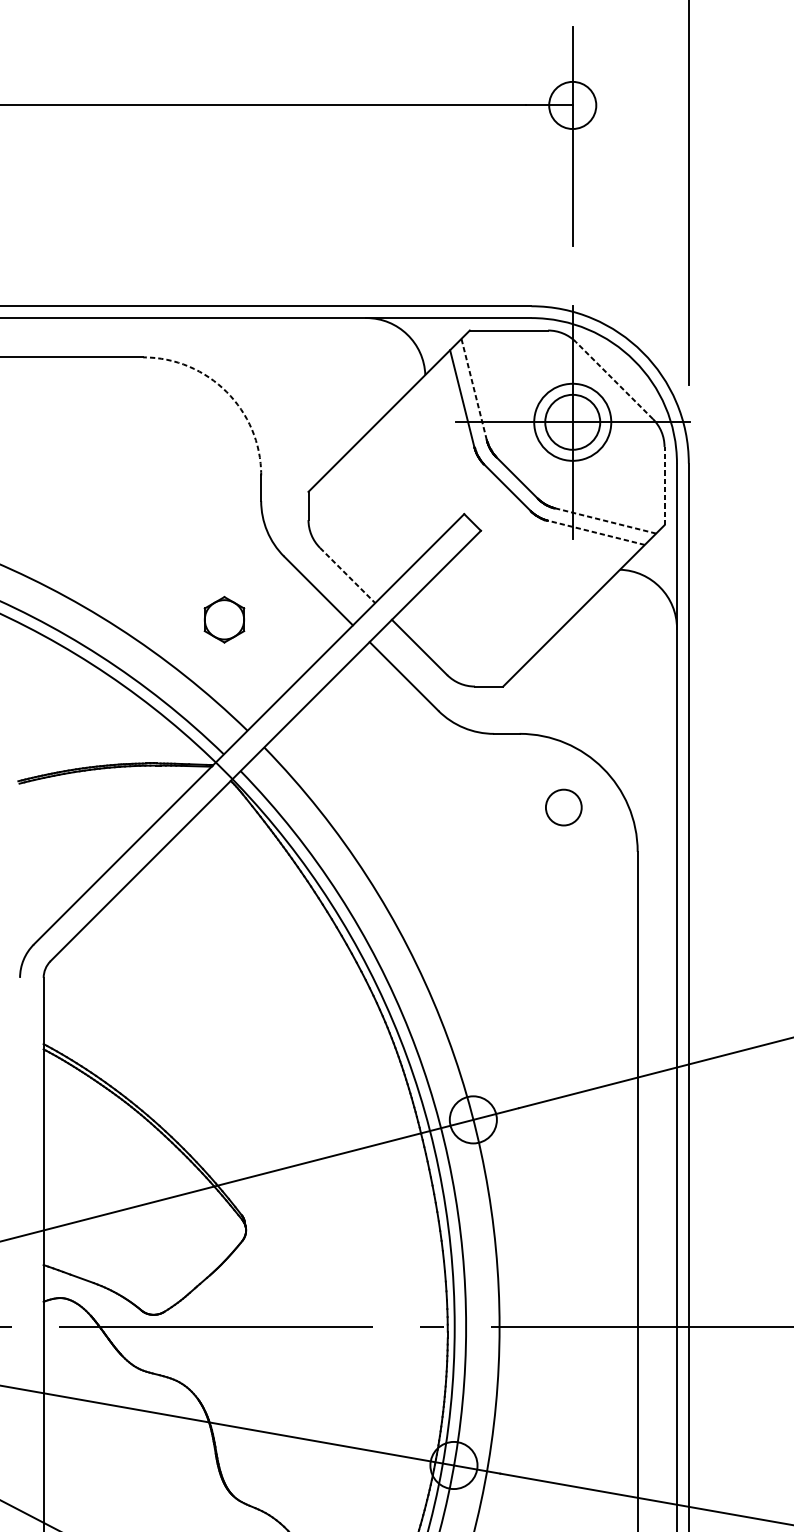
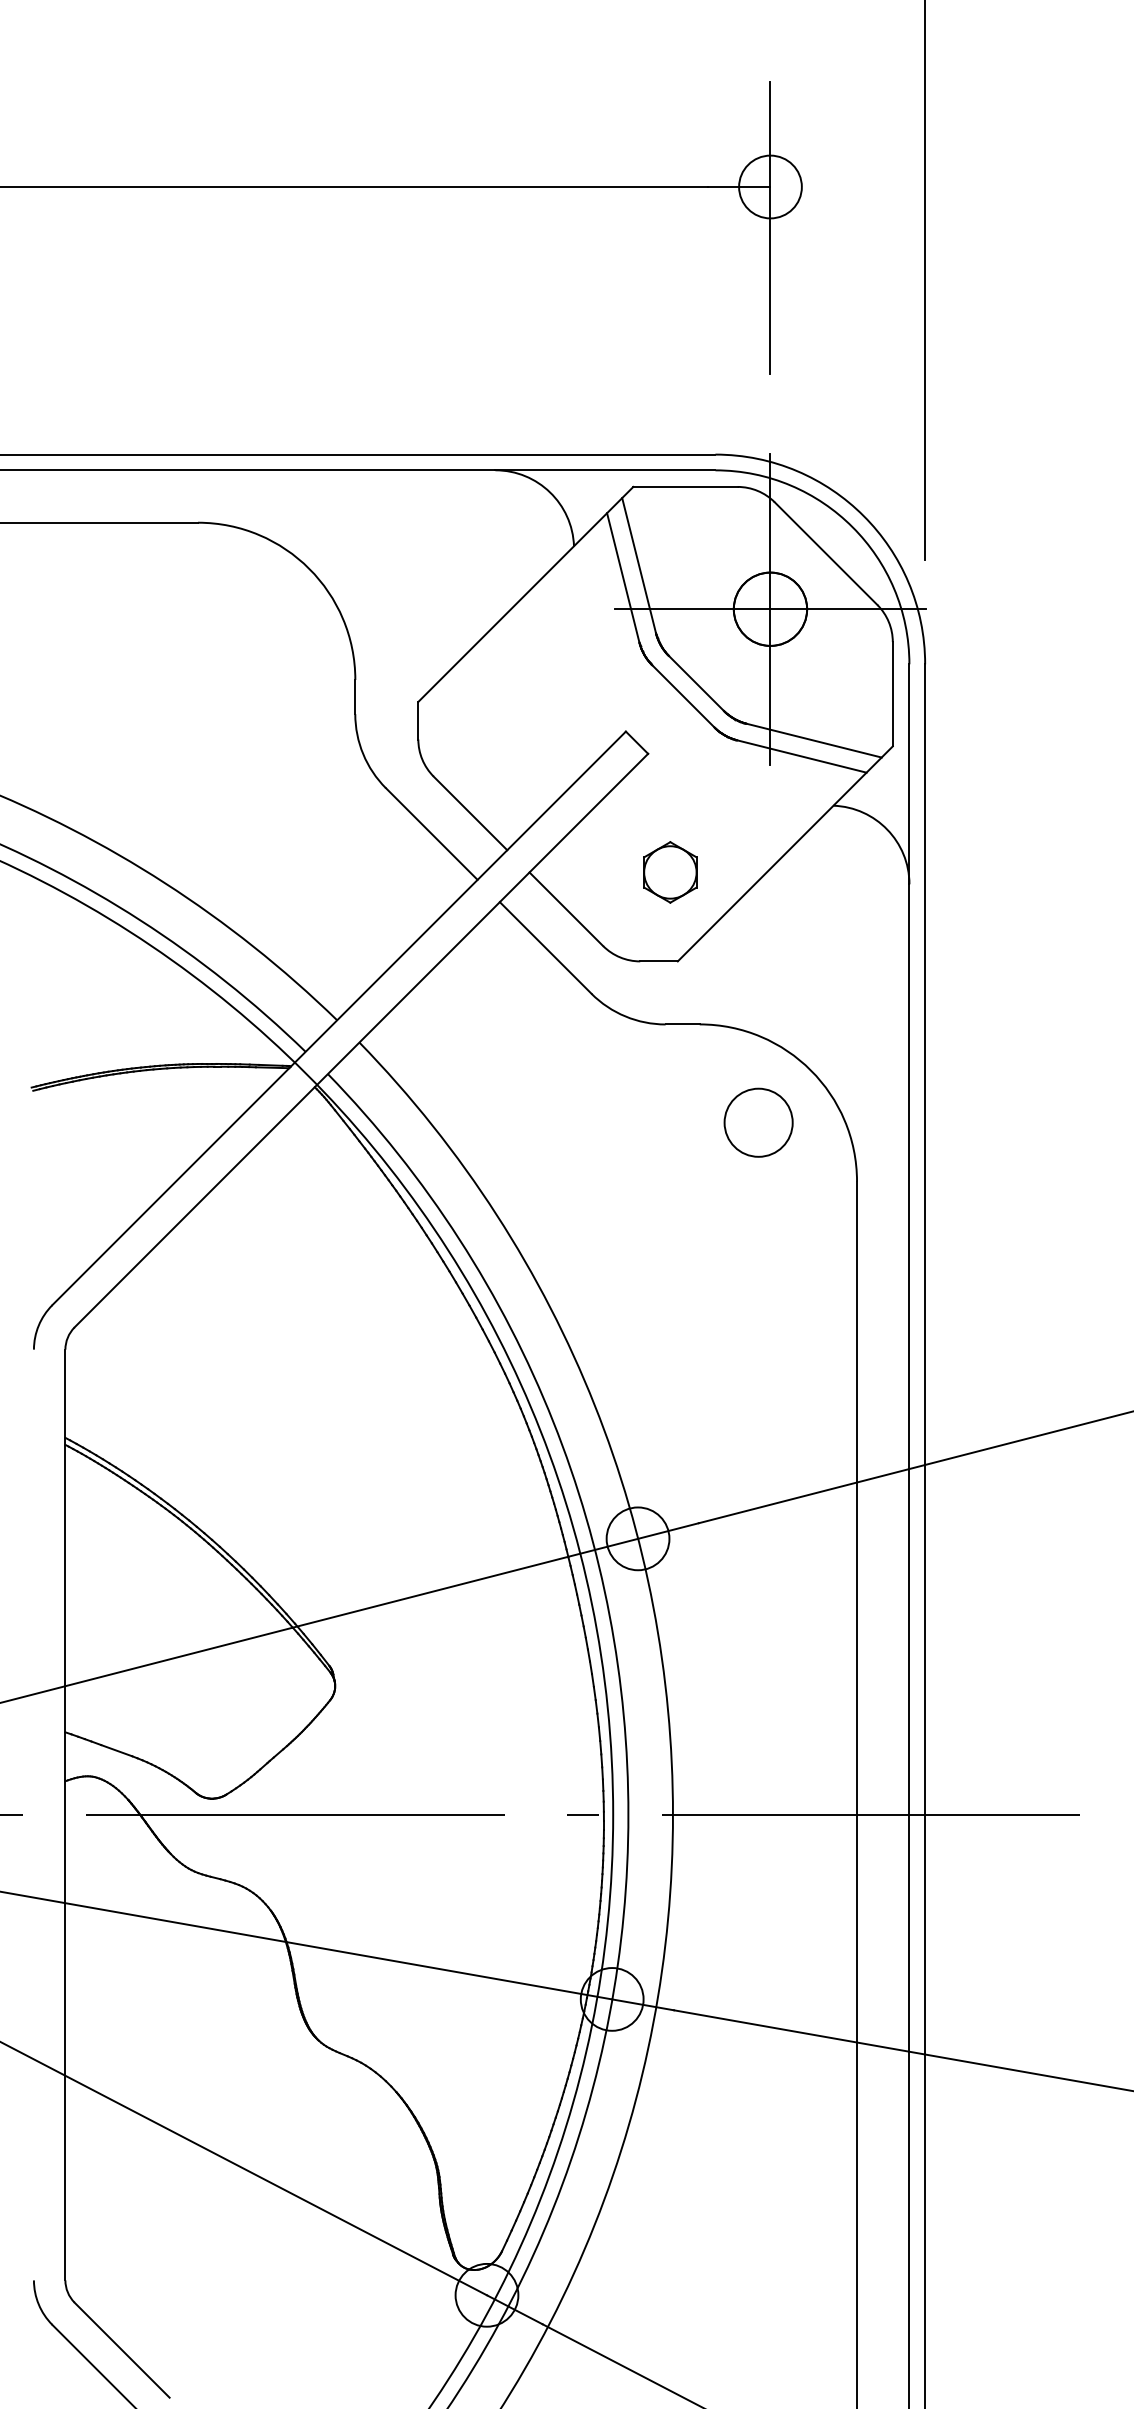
line: (614, 380) -> (826, 553), dashed -> solid
line: (474, 389) -> (639, 565), dashed -> solid
arc: (226, 391) -> (309, 568), dashed -> solid
circle: (572, 421) -> (770, 608), size x0.71
line: (664, 485) -> (892, 693), dashed -> solid
line: (605, 520) -> (814, 740), dashed -> solid
line: (596, 532) -> (801, 756), dashed -> solid
line: (347, 575) -> (470, 813), dashed -> solid
part: (224, 619) -> (670, 872), moved
circle: (563, 807) -> (758, 1122), size x1.43

